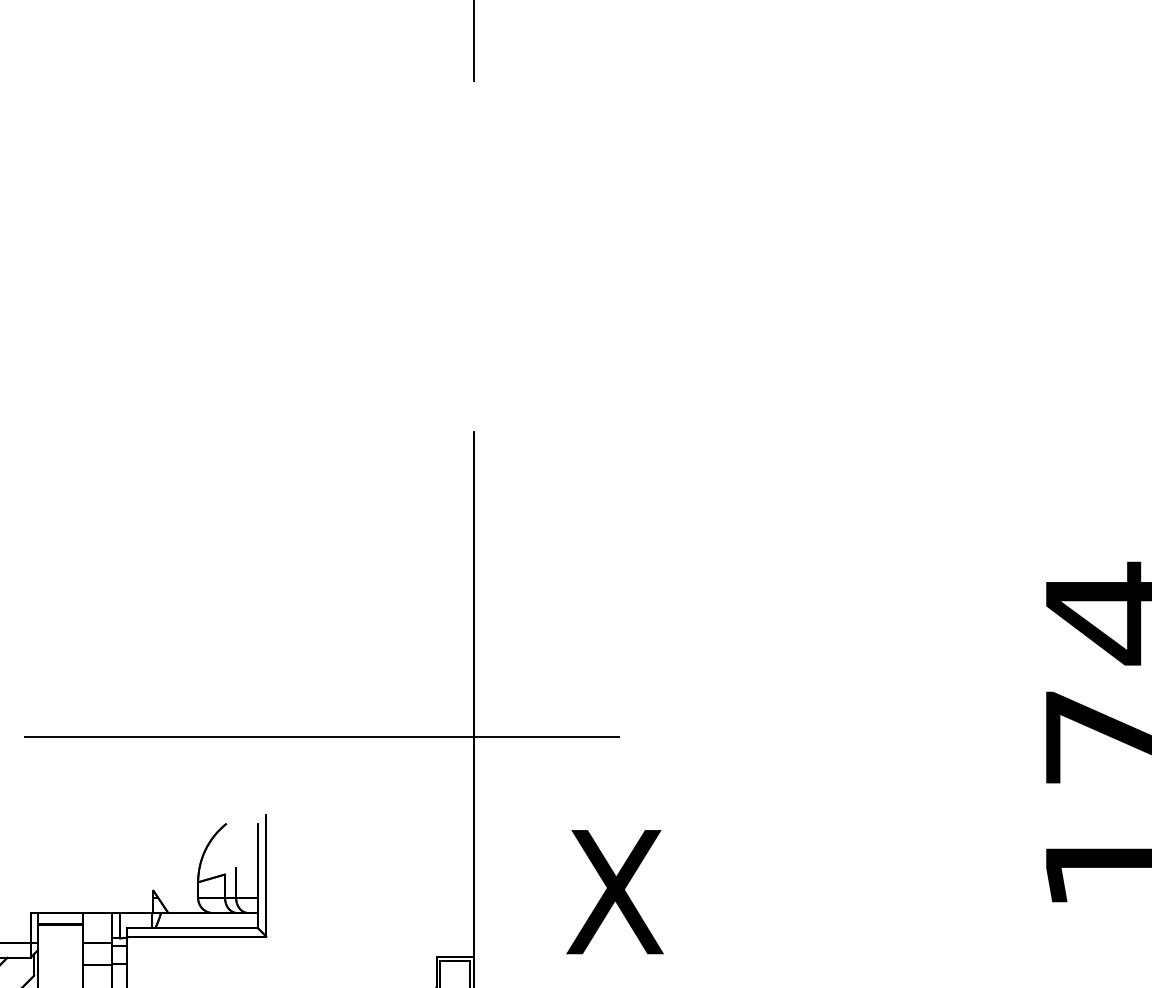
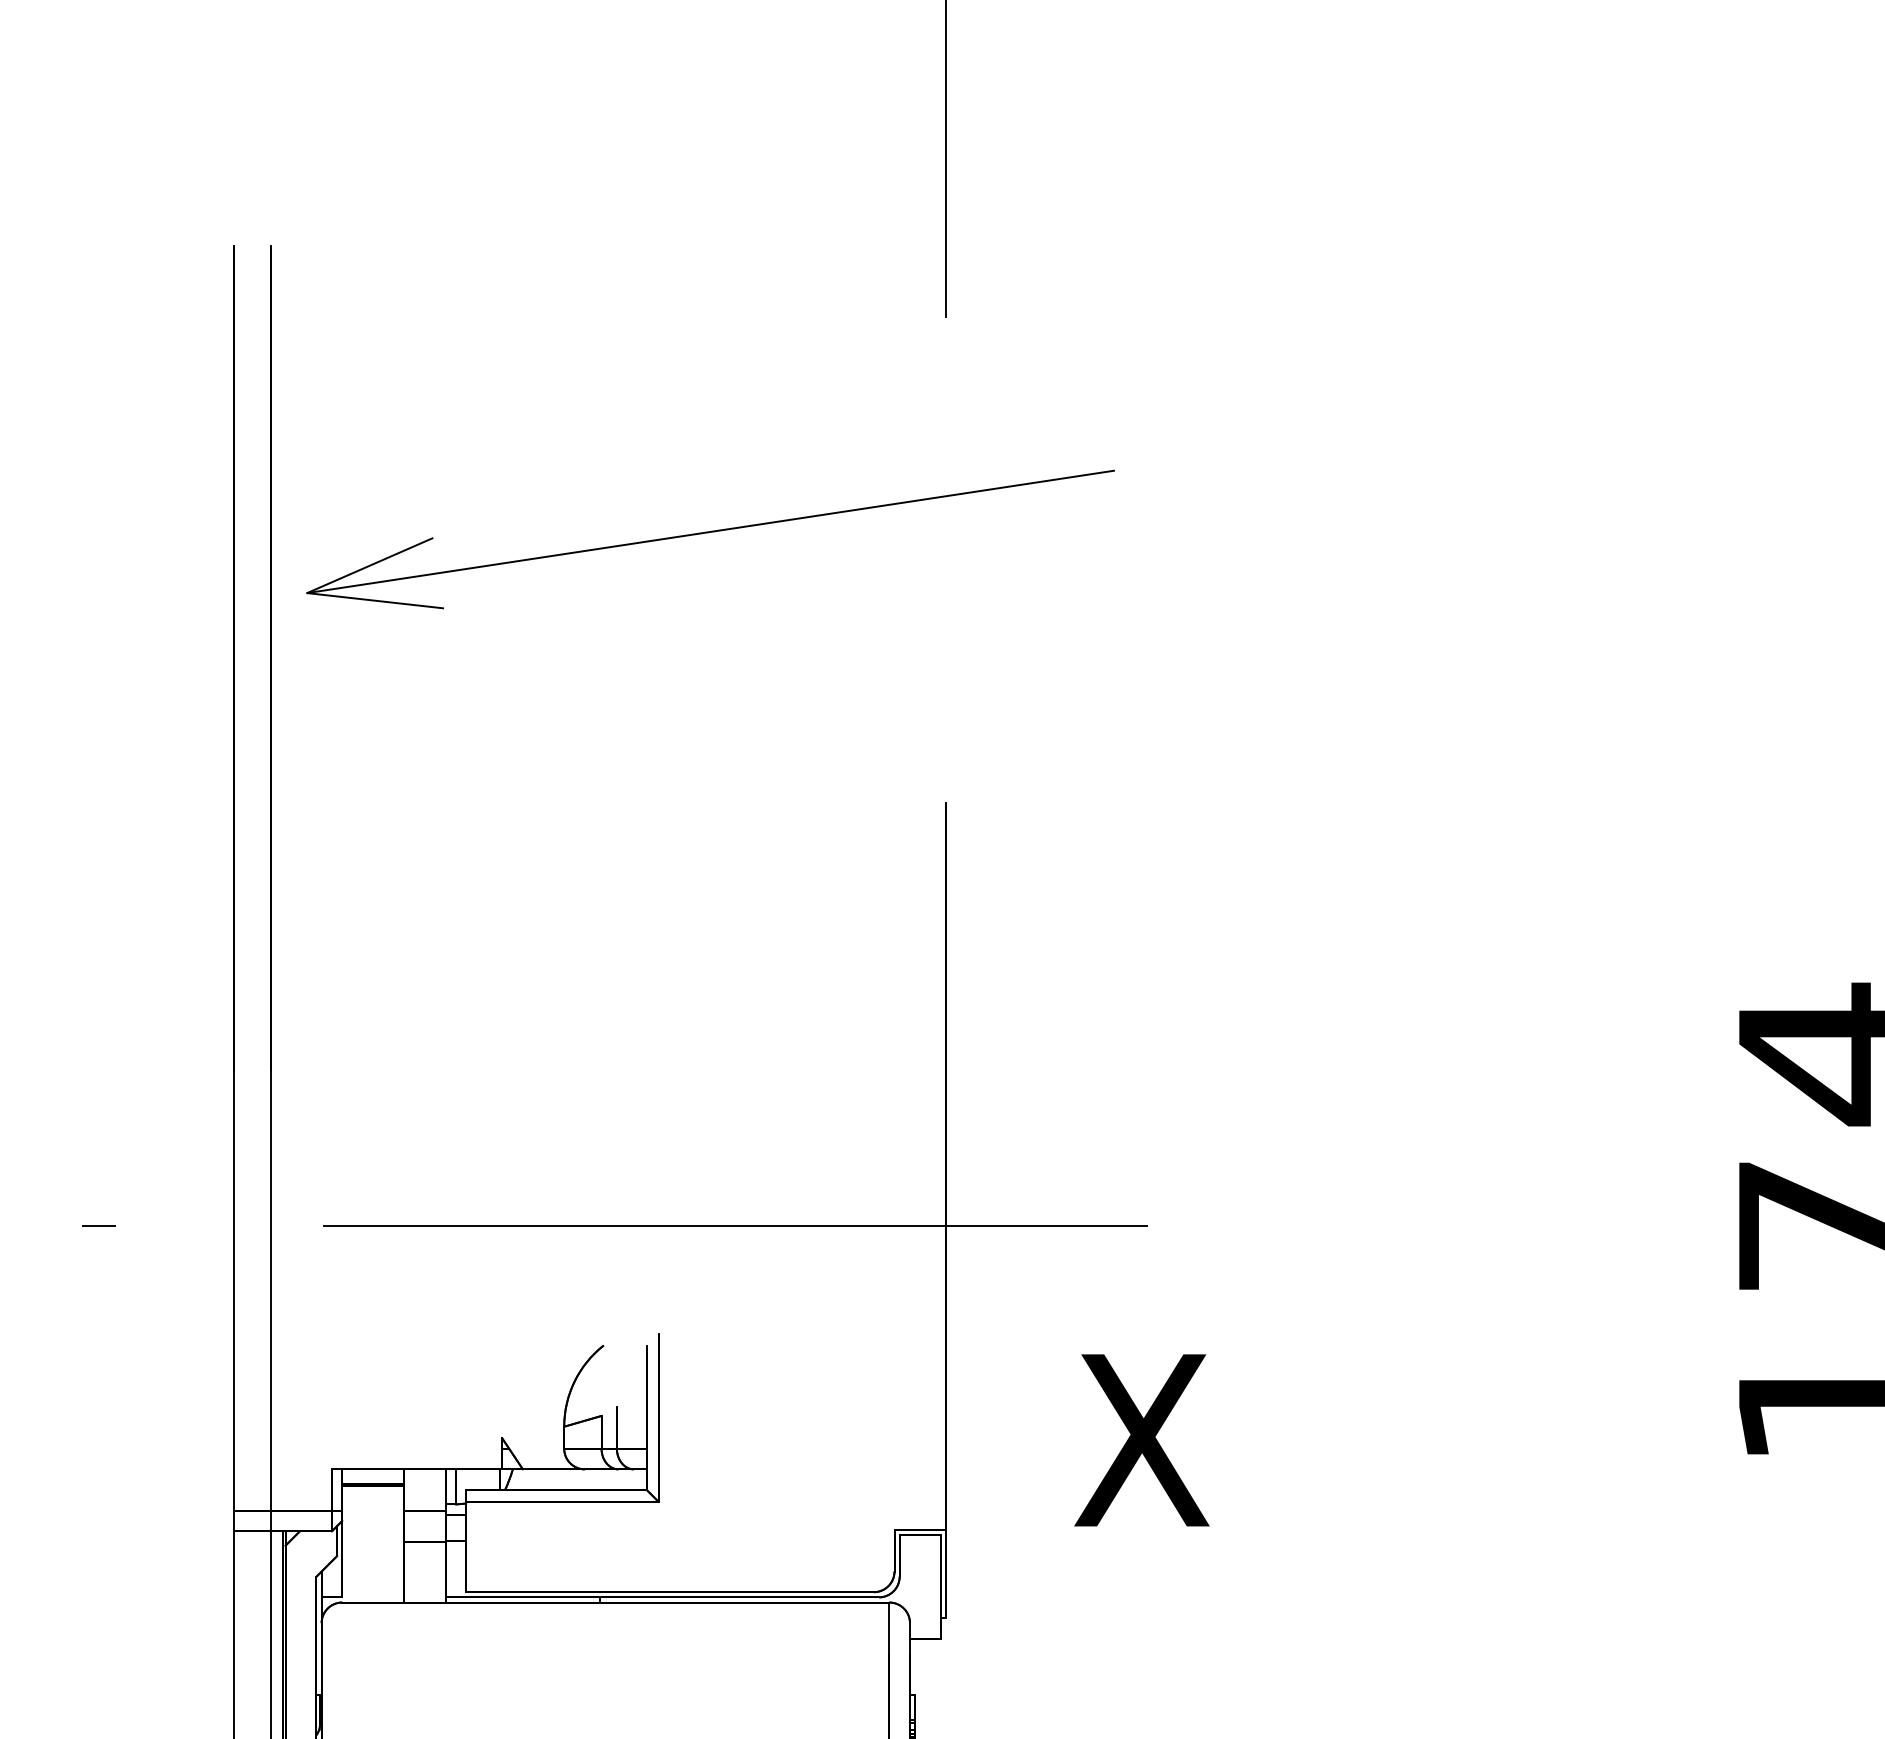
part: (302, 237) -> (708, 533), added

